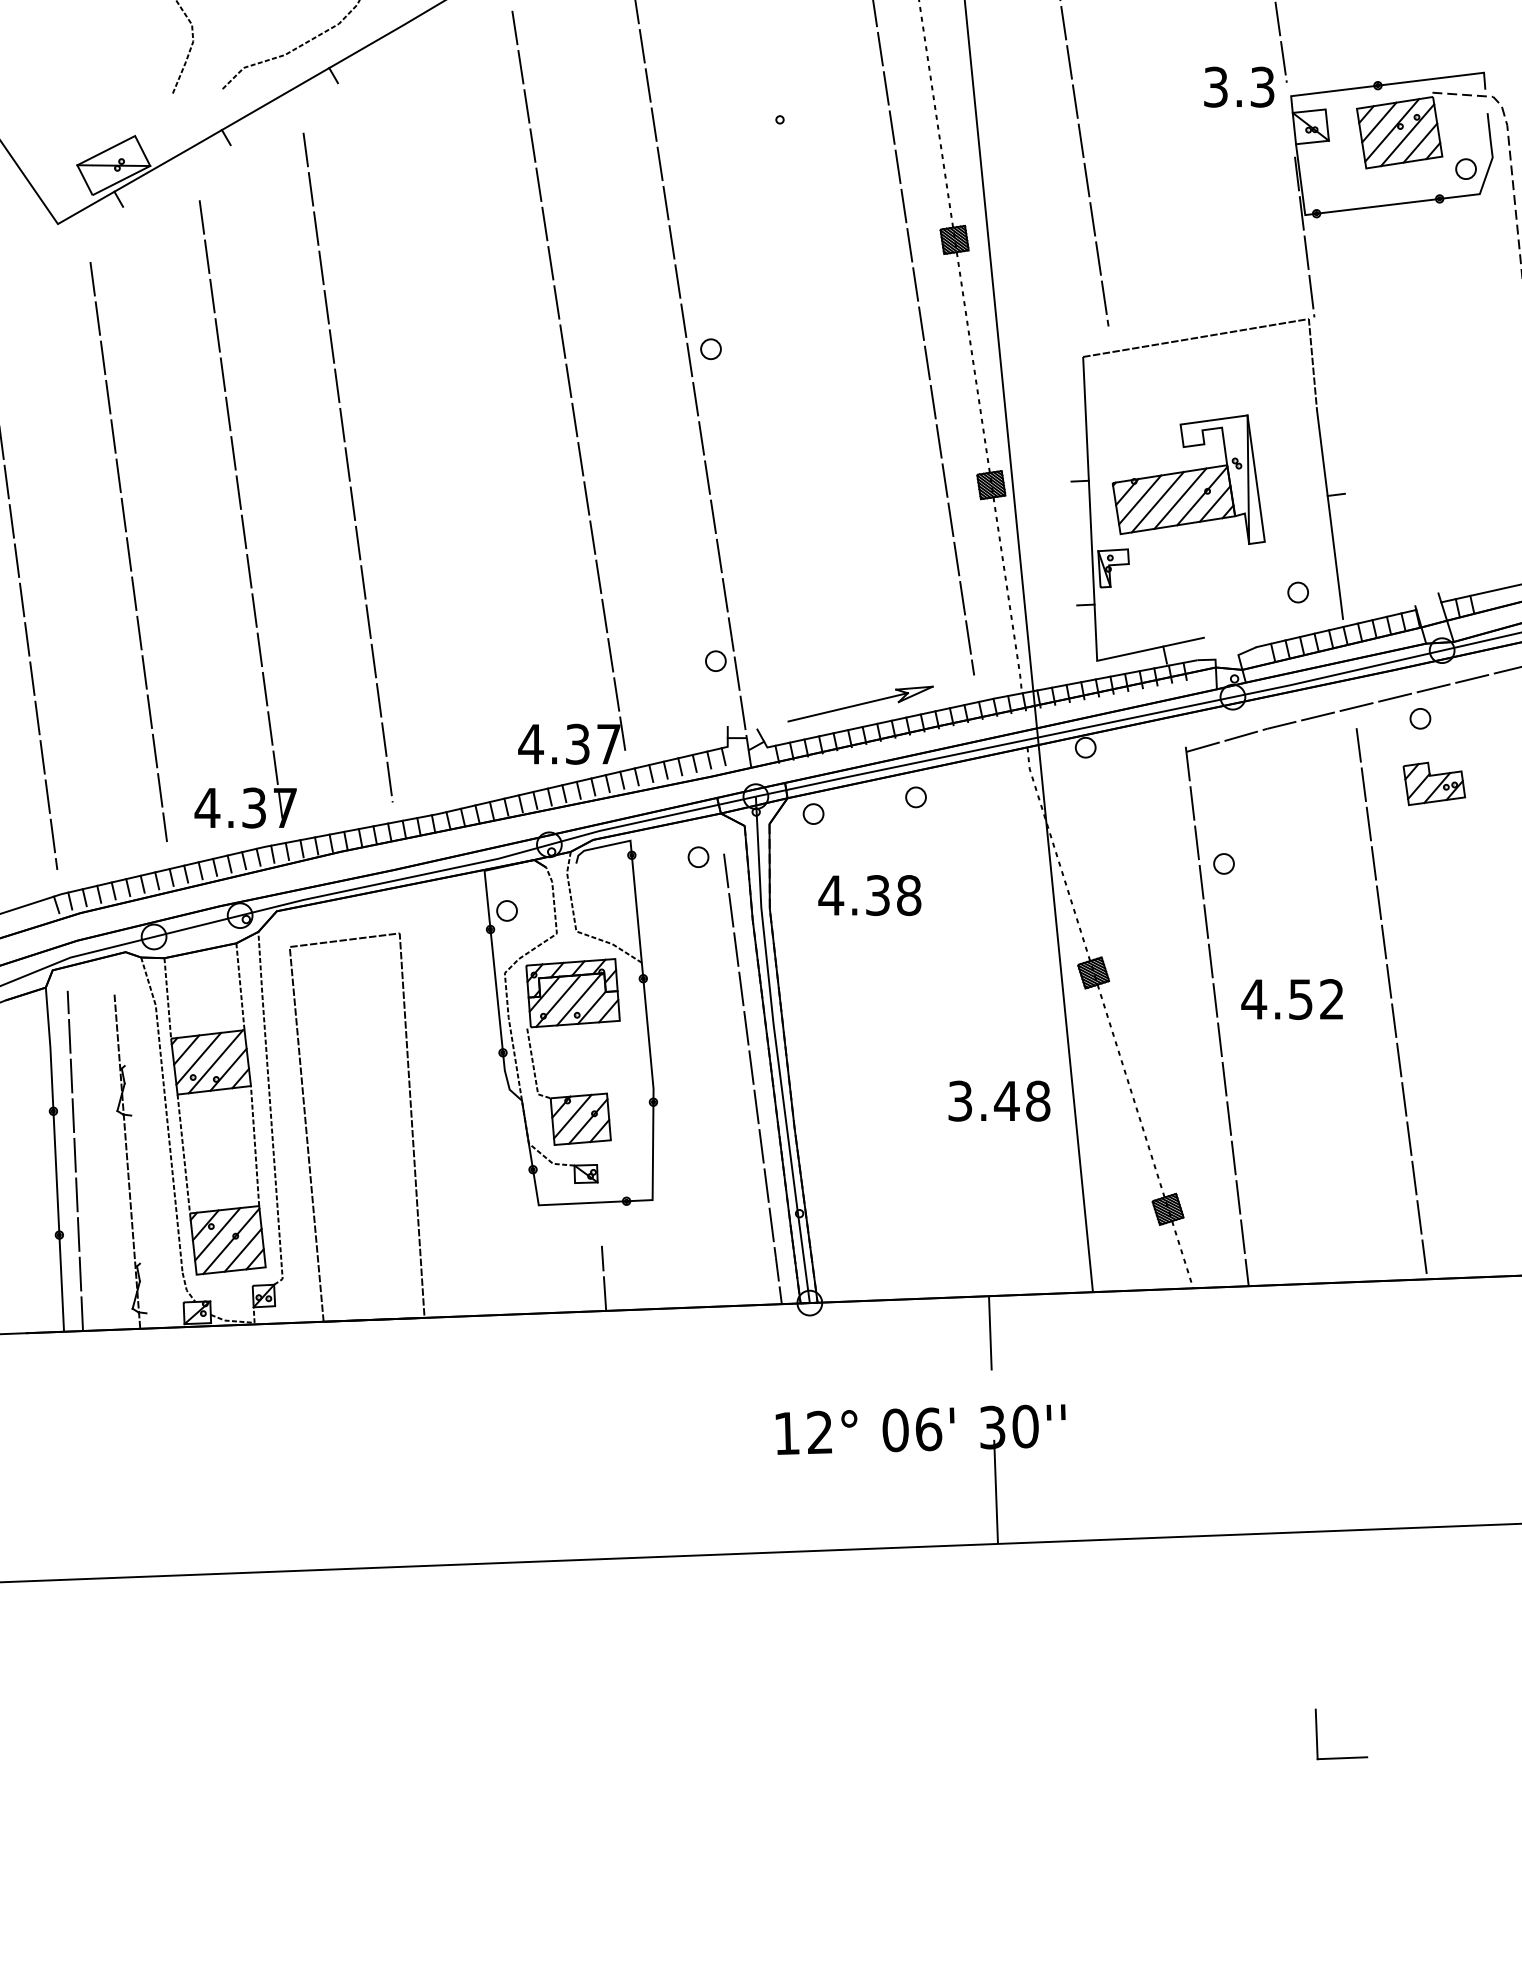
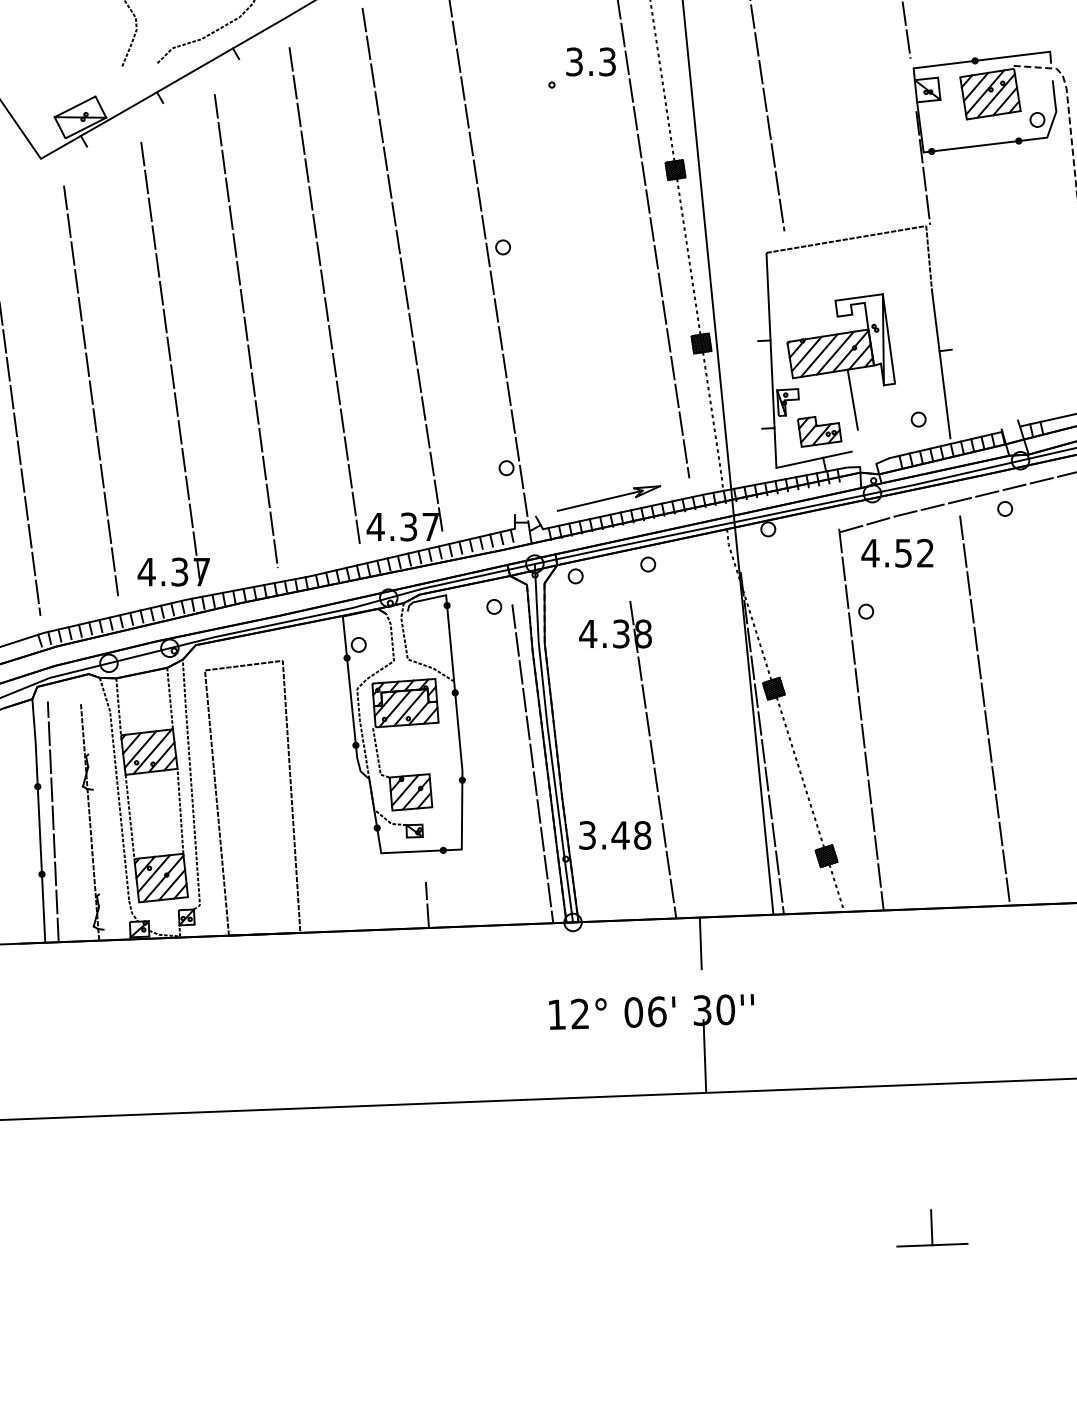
text: (1239, 86) -> (591, 61), moved
line: (459, 419) -> (325, 297), added
line: (1204, 564) -> (852, 399), added
part: (1433, 783) -> (819, 431), moved
text: (1291, 999) -> (896, 553), moved
line: (1076, 1049) -> (761, 742), added
line: (922, 1072) -> (652, 759), added
text: (999, 1100) -> (615, 834), moved
line: (1292, 1760) -> (914, 1246), added

